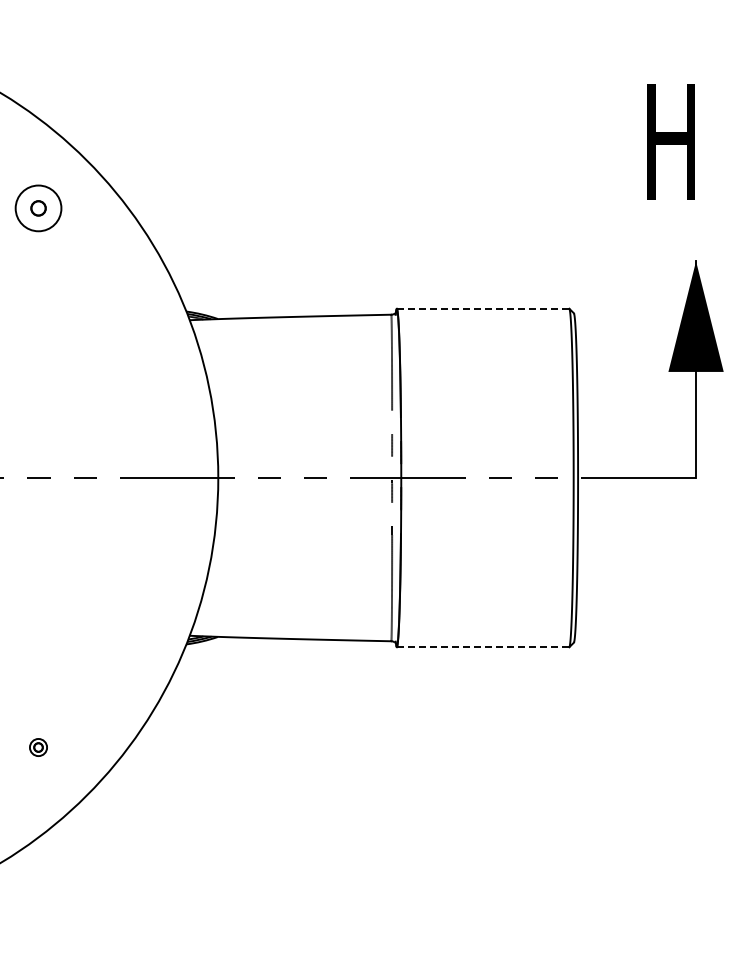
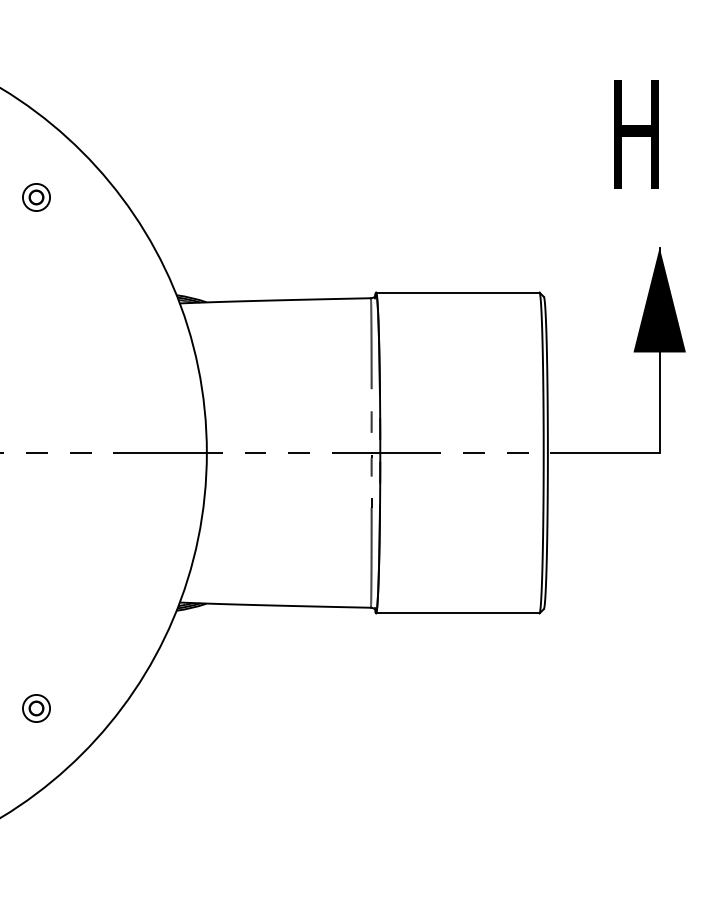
circle: (38, 208) -> (36, 197), size x0.62
line: (482, 308) -> (457, 292), dashed -> solid
line: (483, 647) -> (458, 613), dashed -> solid
part: (38, 747) -> (36, 708), size x1.67

